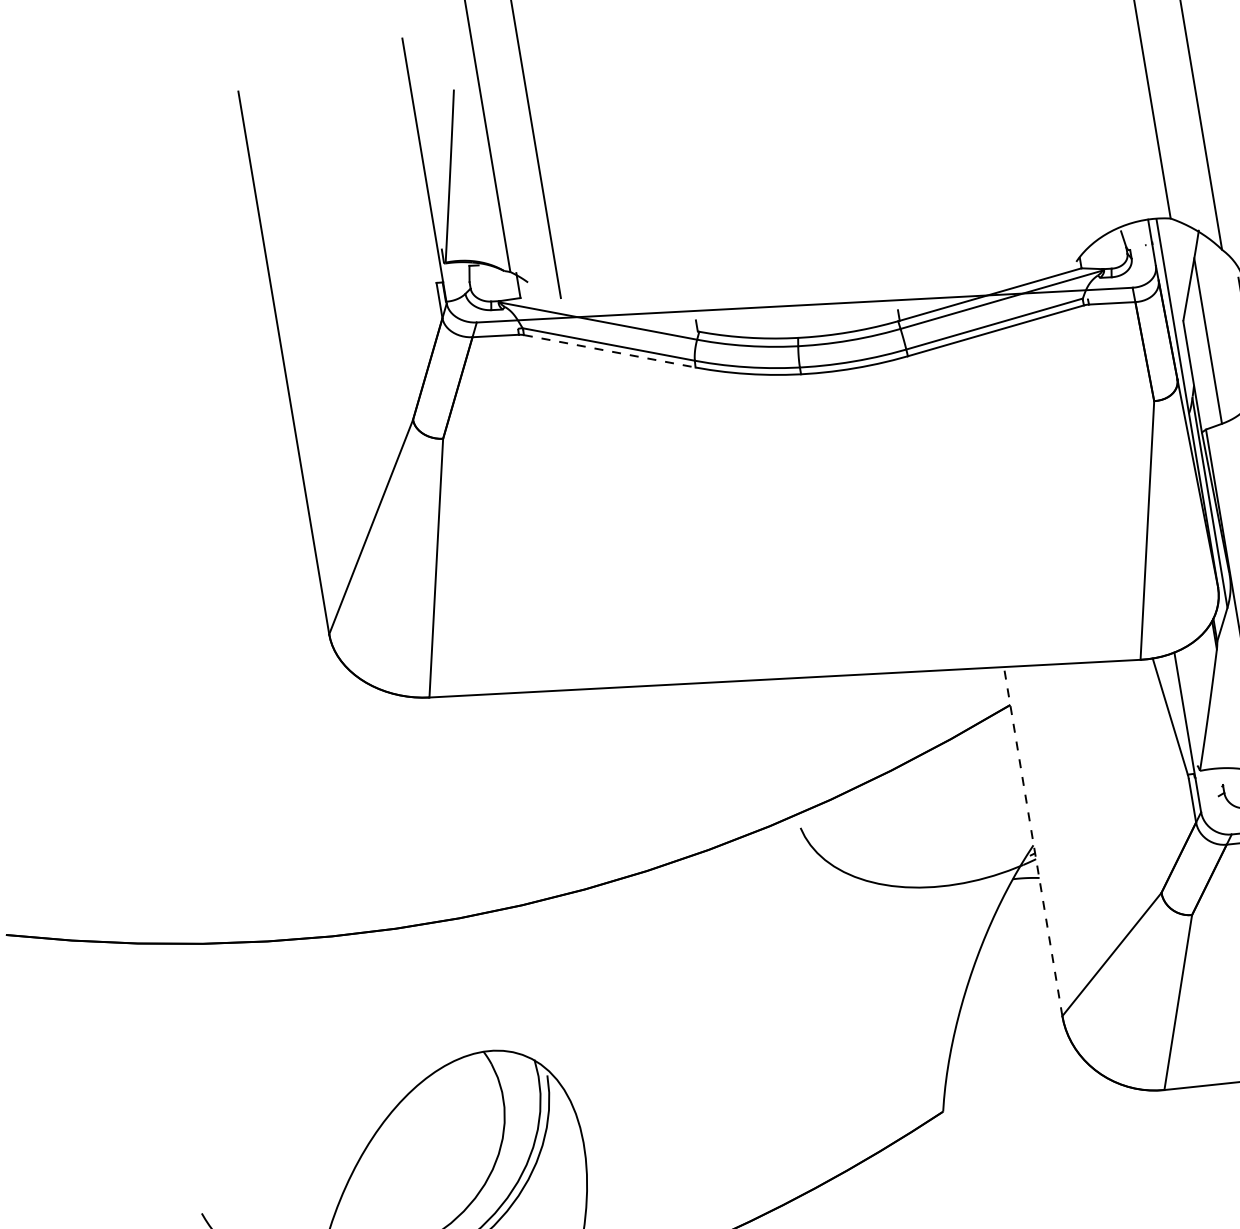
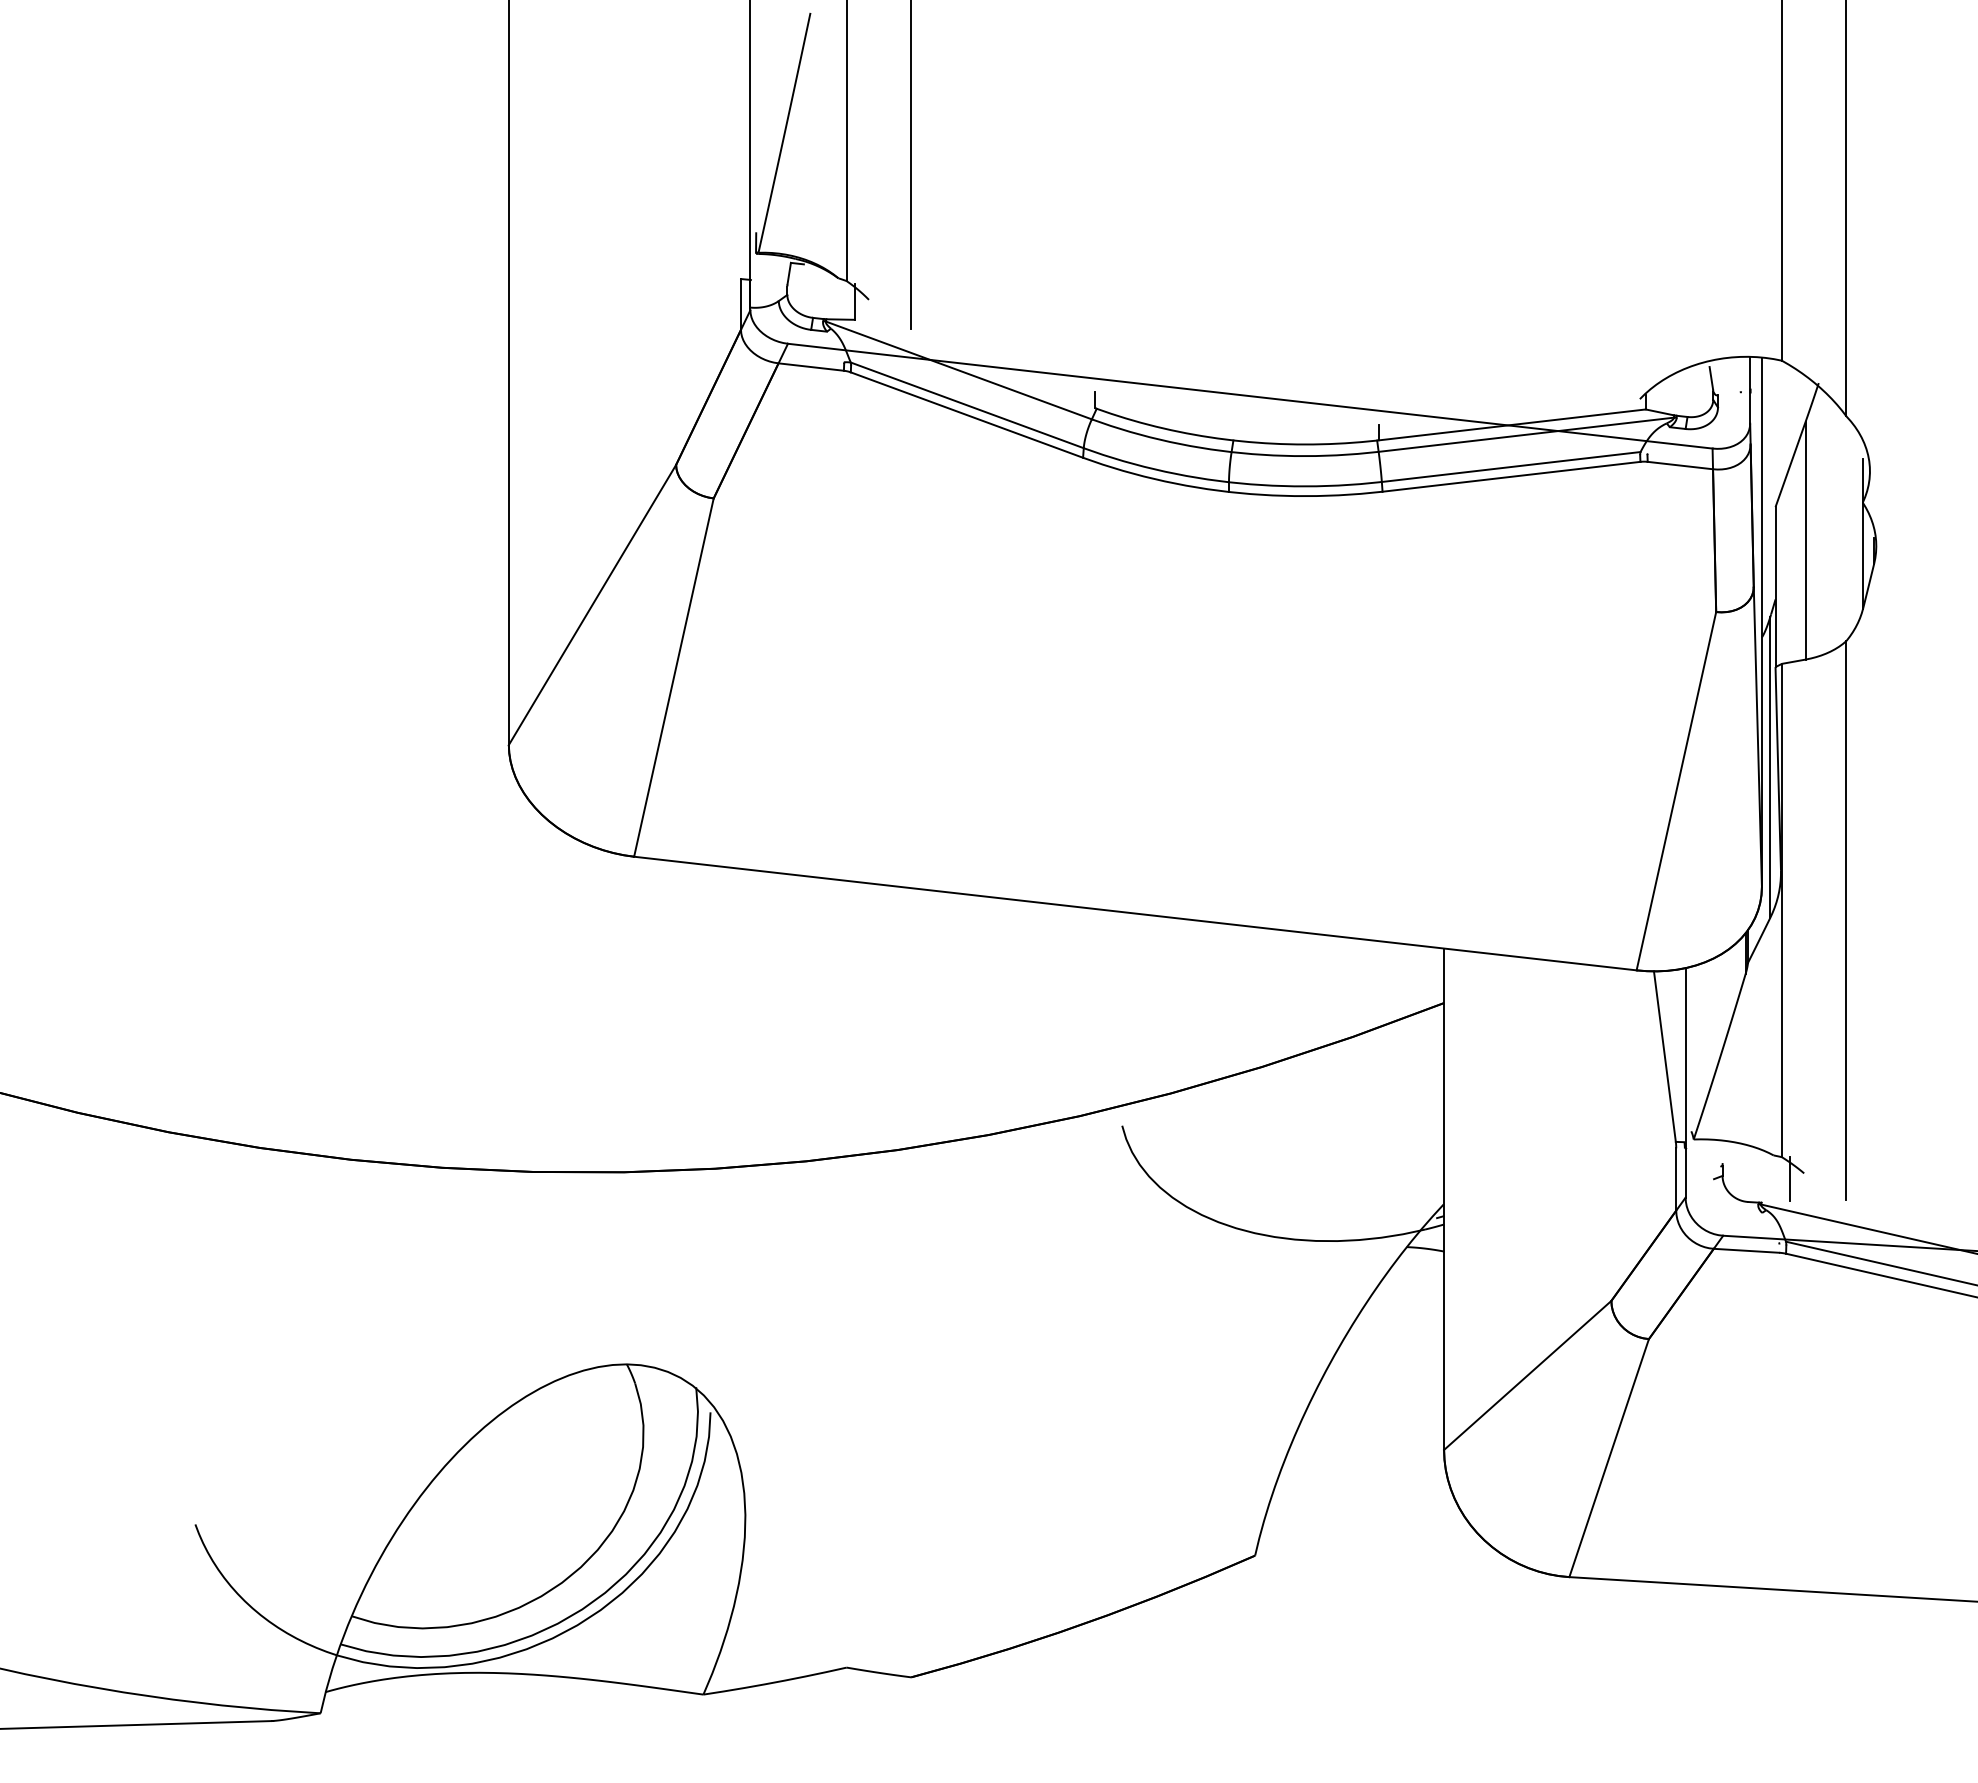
line: (609, 351) -> (966, 415), dashed -> solid
line: (1033, 841) -> (1444, 1199), dashed -> solid

